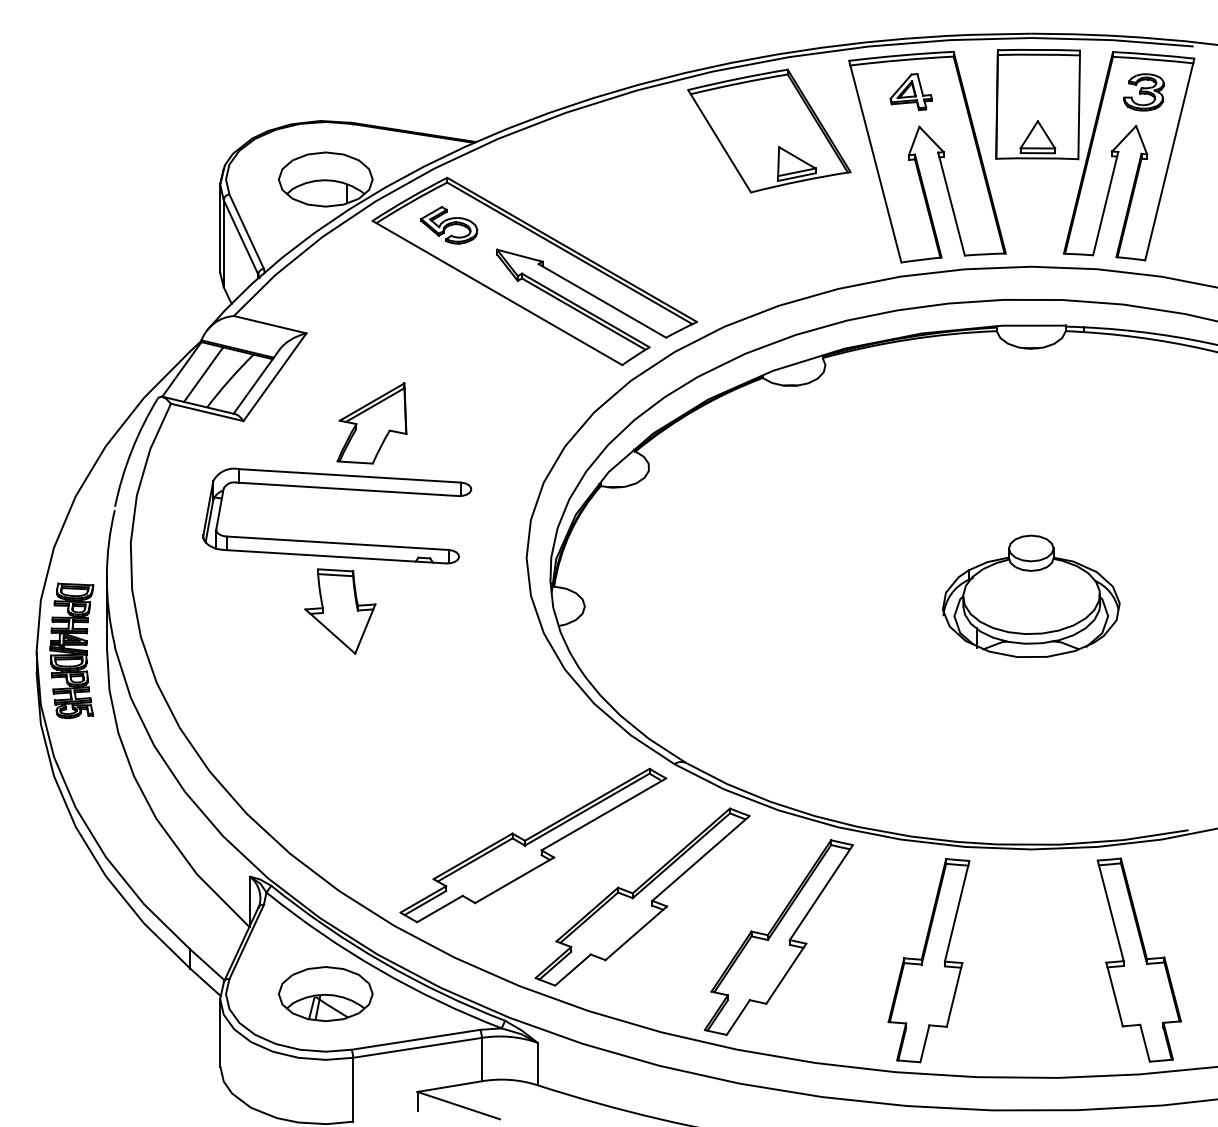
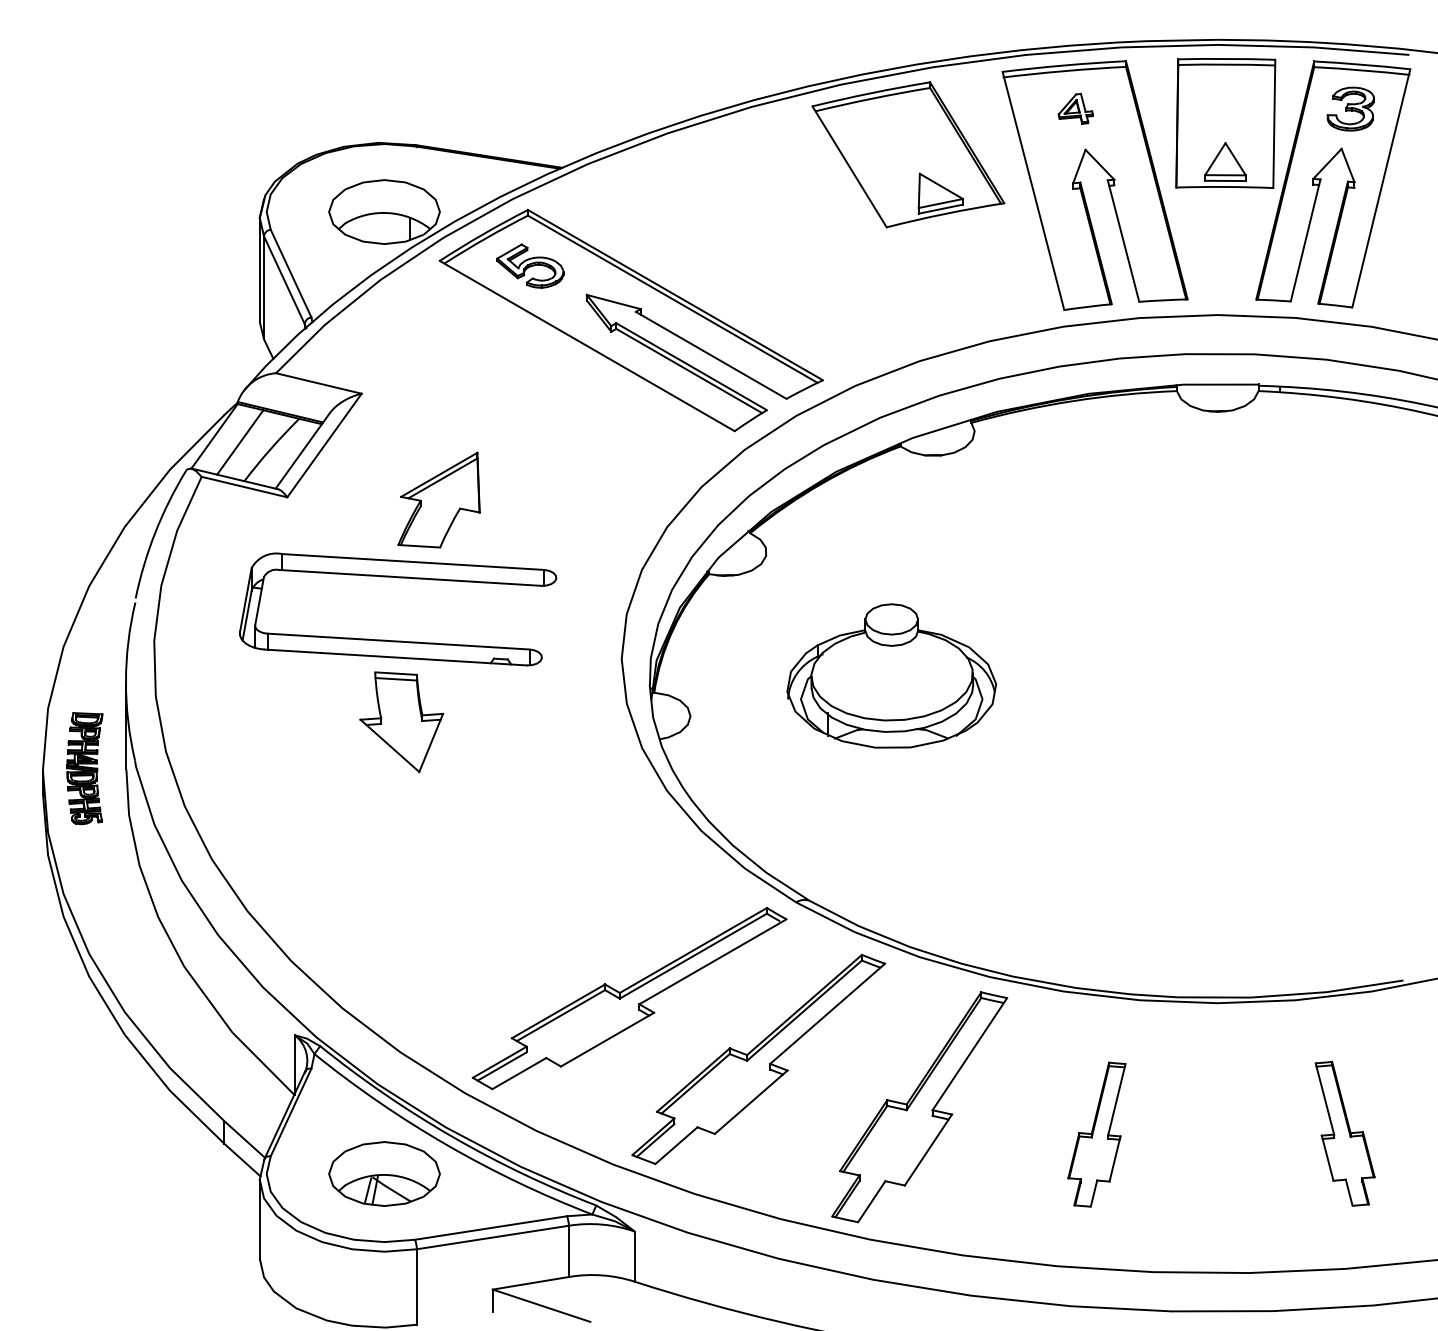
part: (910, 92) -> (1075, 109), size x0.7
part: (1031, 595) -> (892, 674), moved
part: (71, 650) -> (84, 768), size x0.7
part: (1138, 959) -> (1344, 1133), size x0.6
part: (928, 960) -> (1096, 1134), size x0.6

